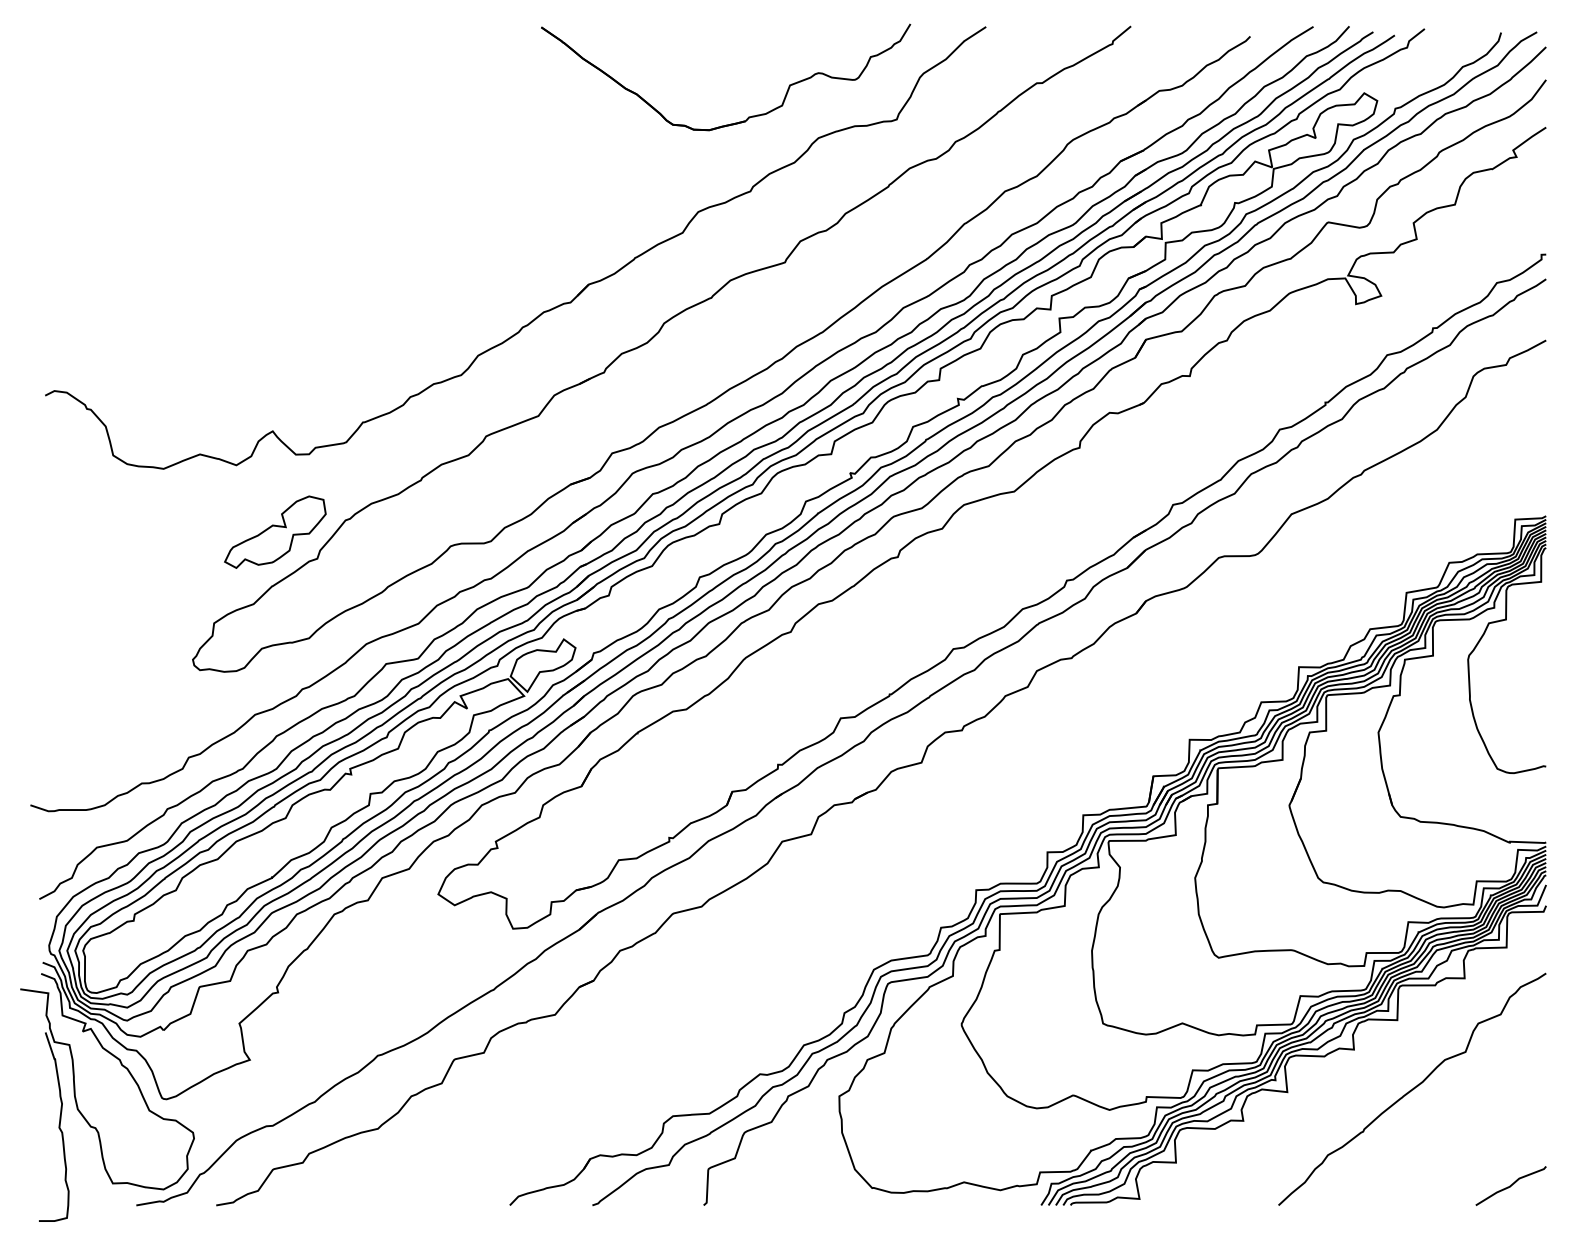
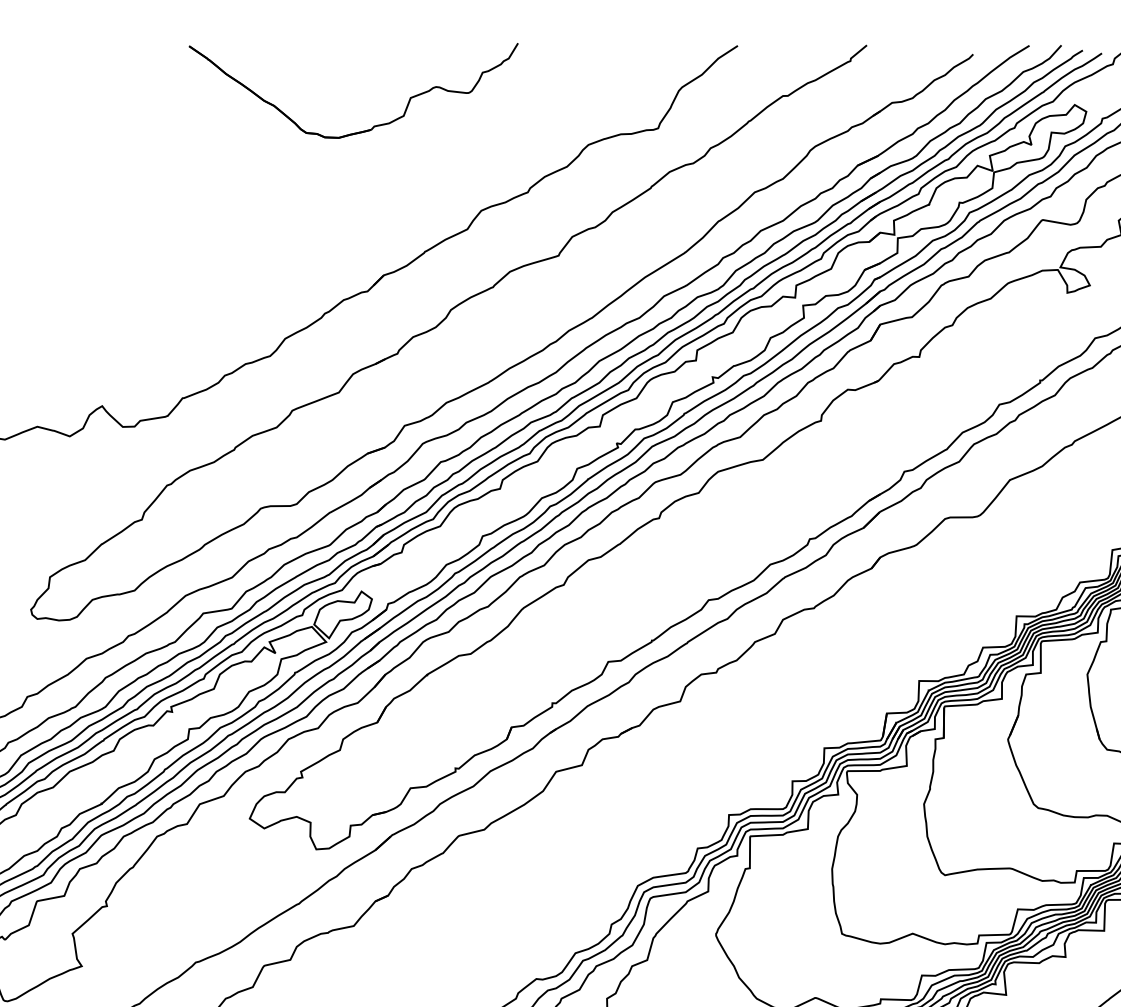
part: (748, 116) -> (373, 125), moved
part: (275, 531) -> (104, 495), removed

